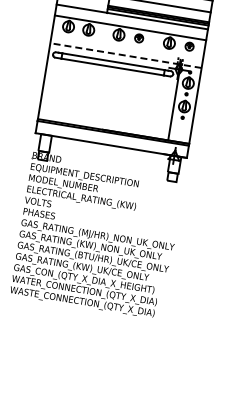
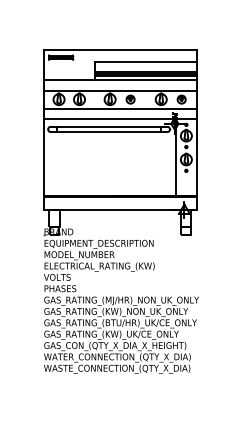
line: (127, 46) -> (120, 109), added
line: (126, 55) -> (120, 118), dashed -> solid

